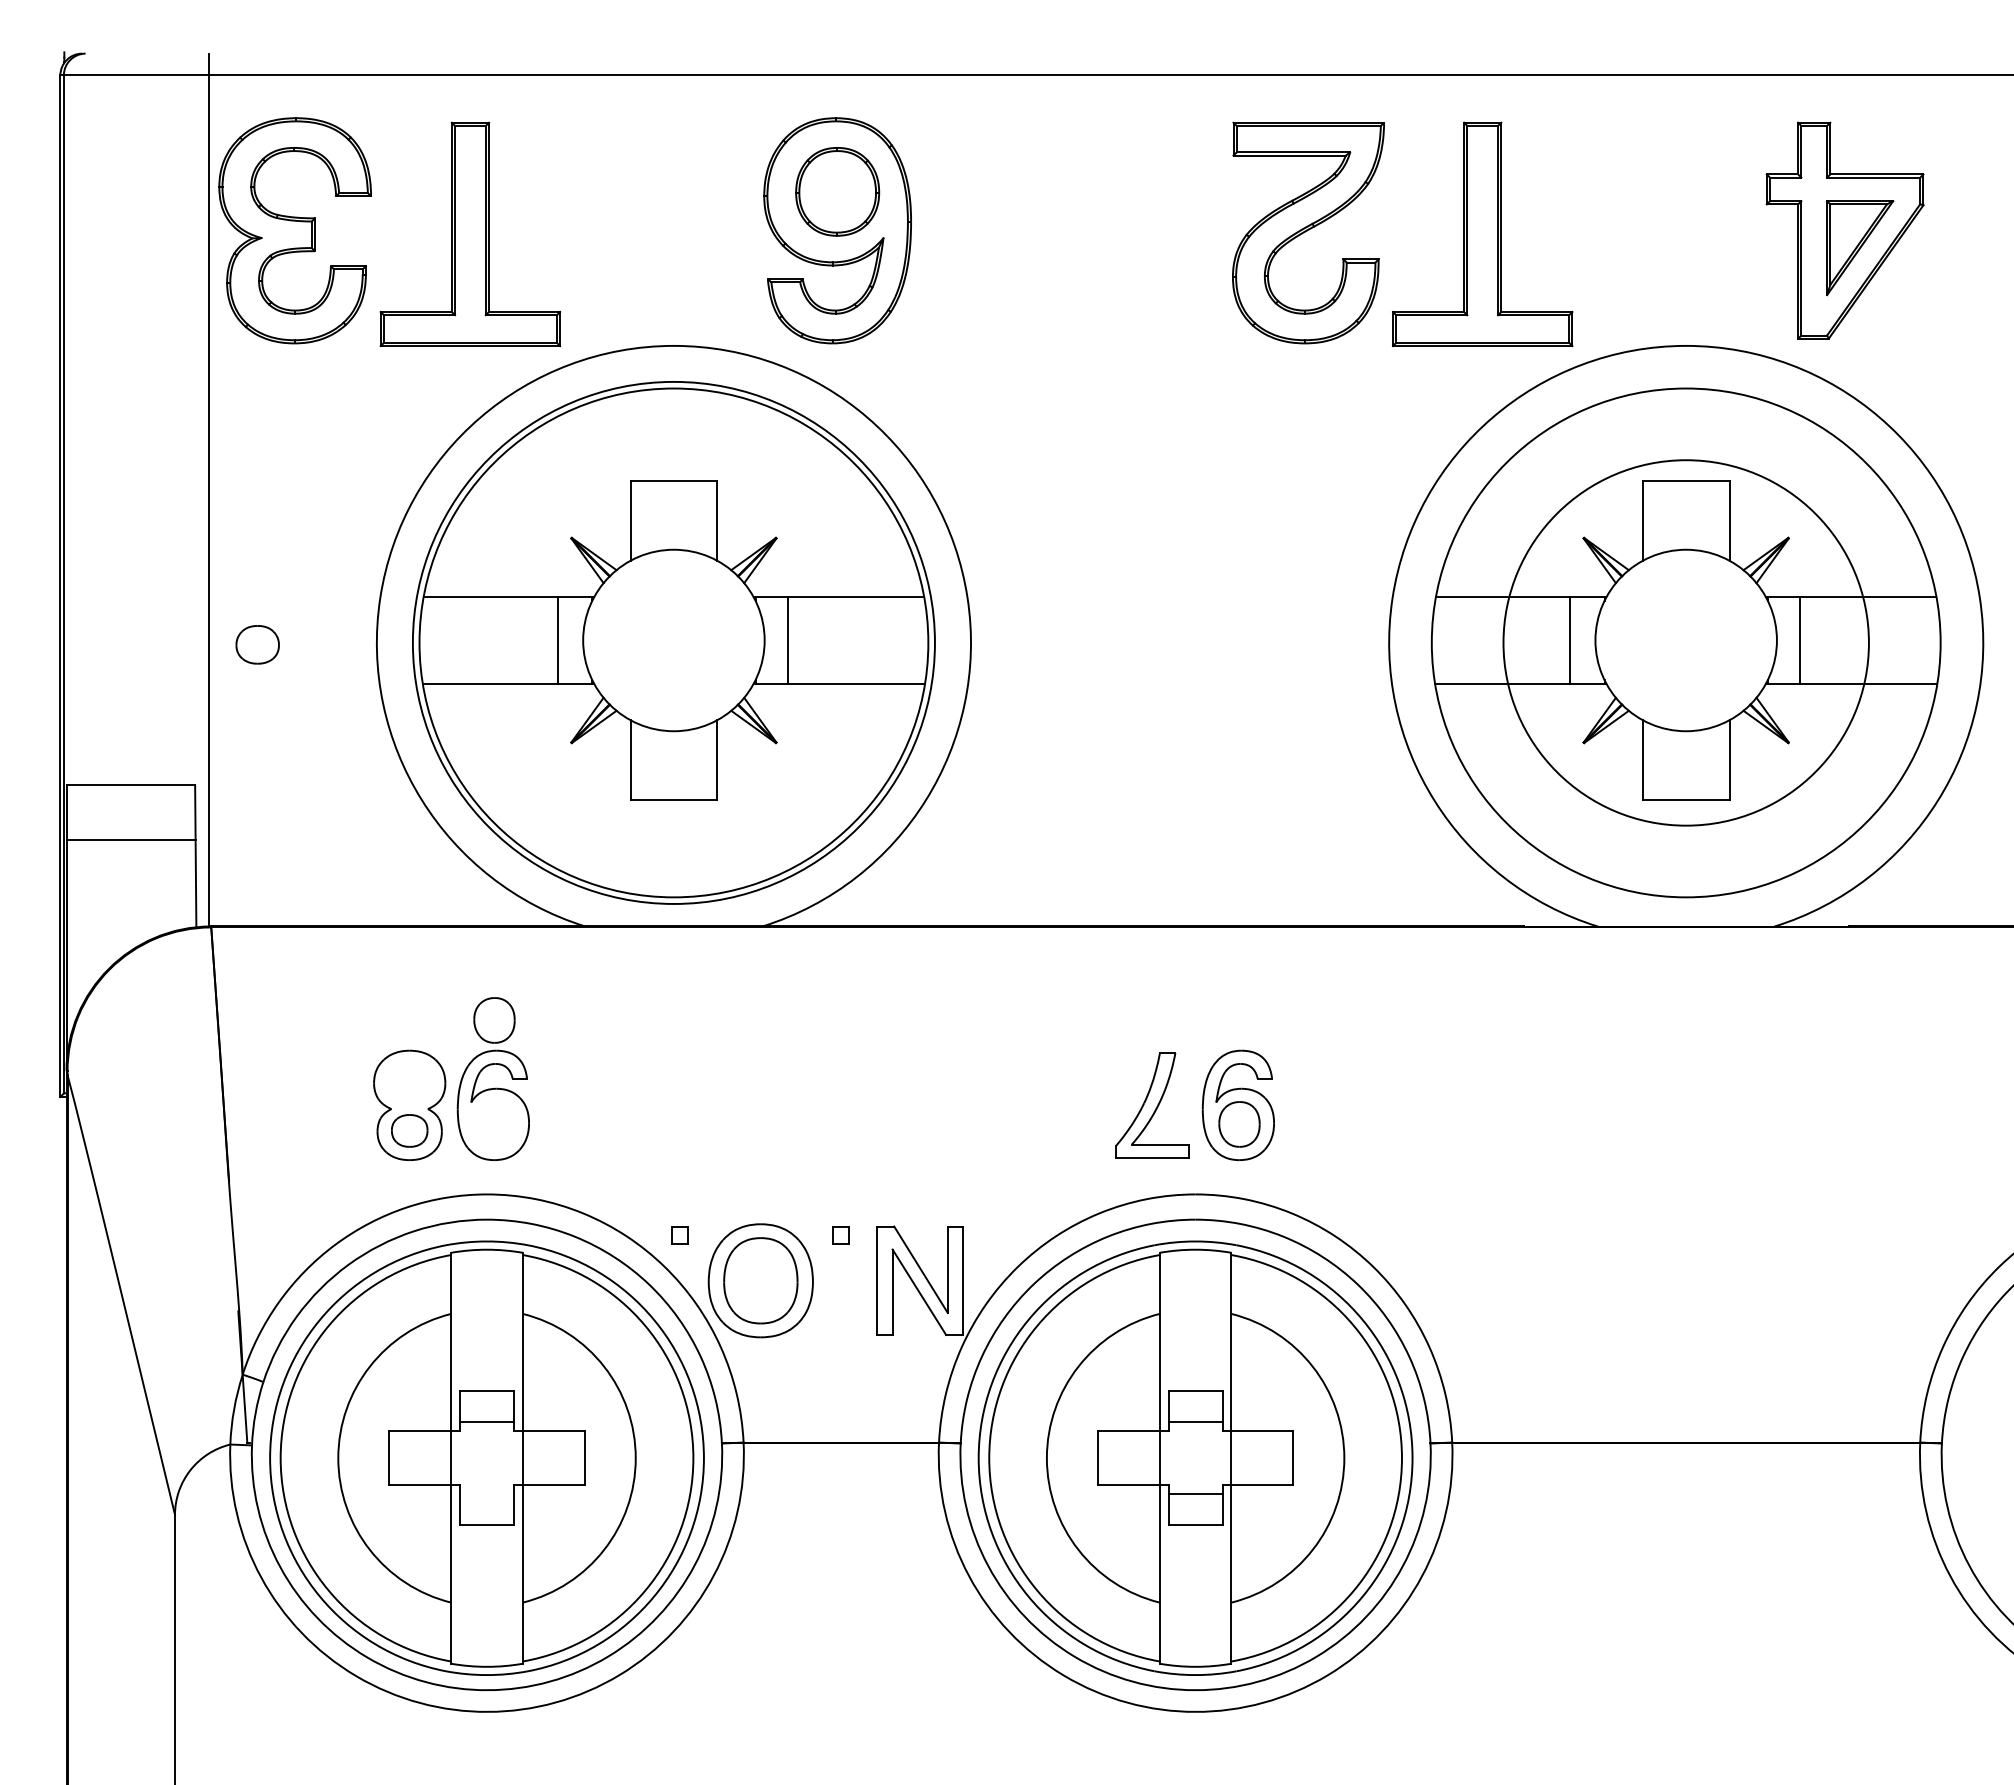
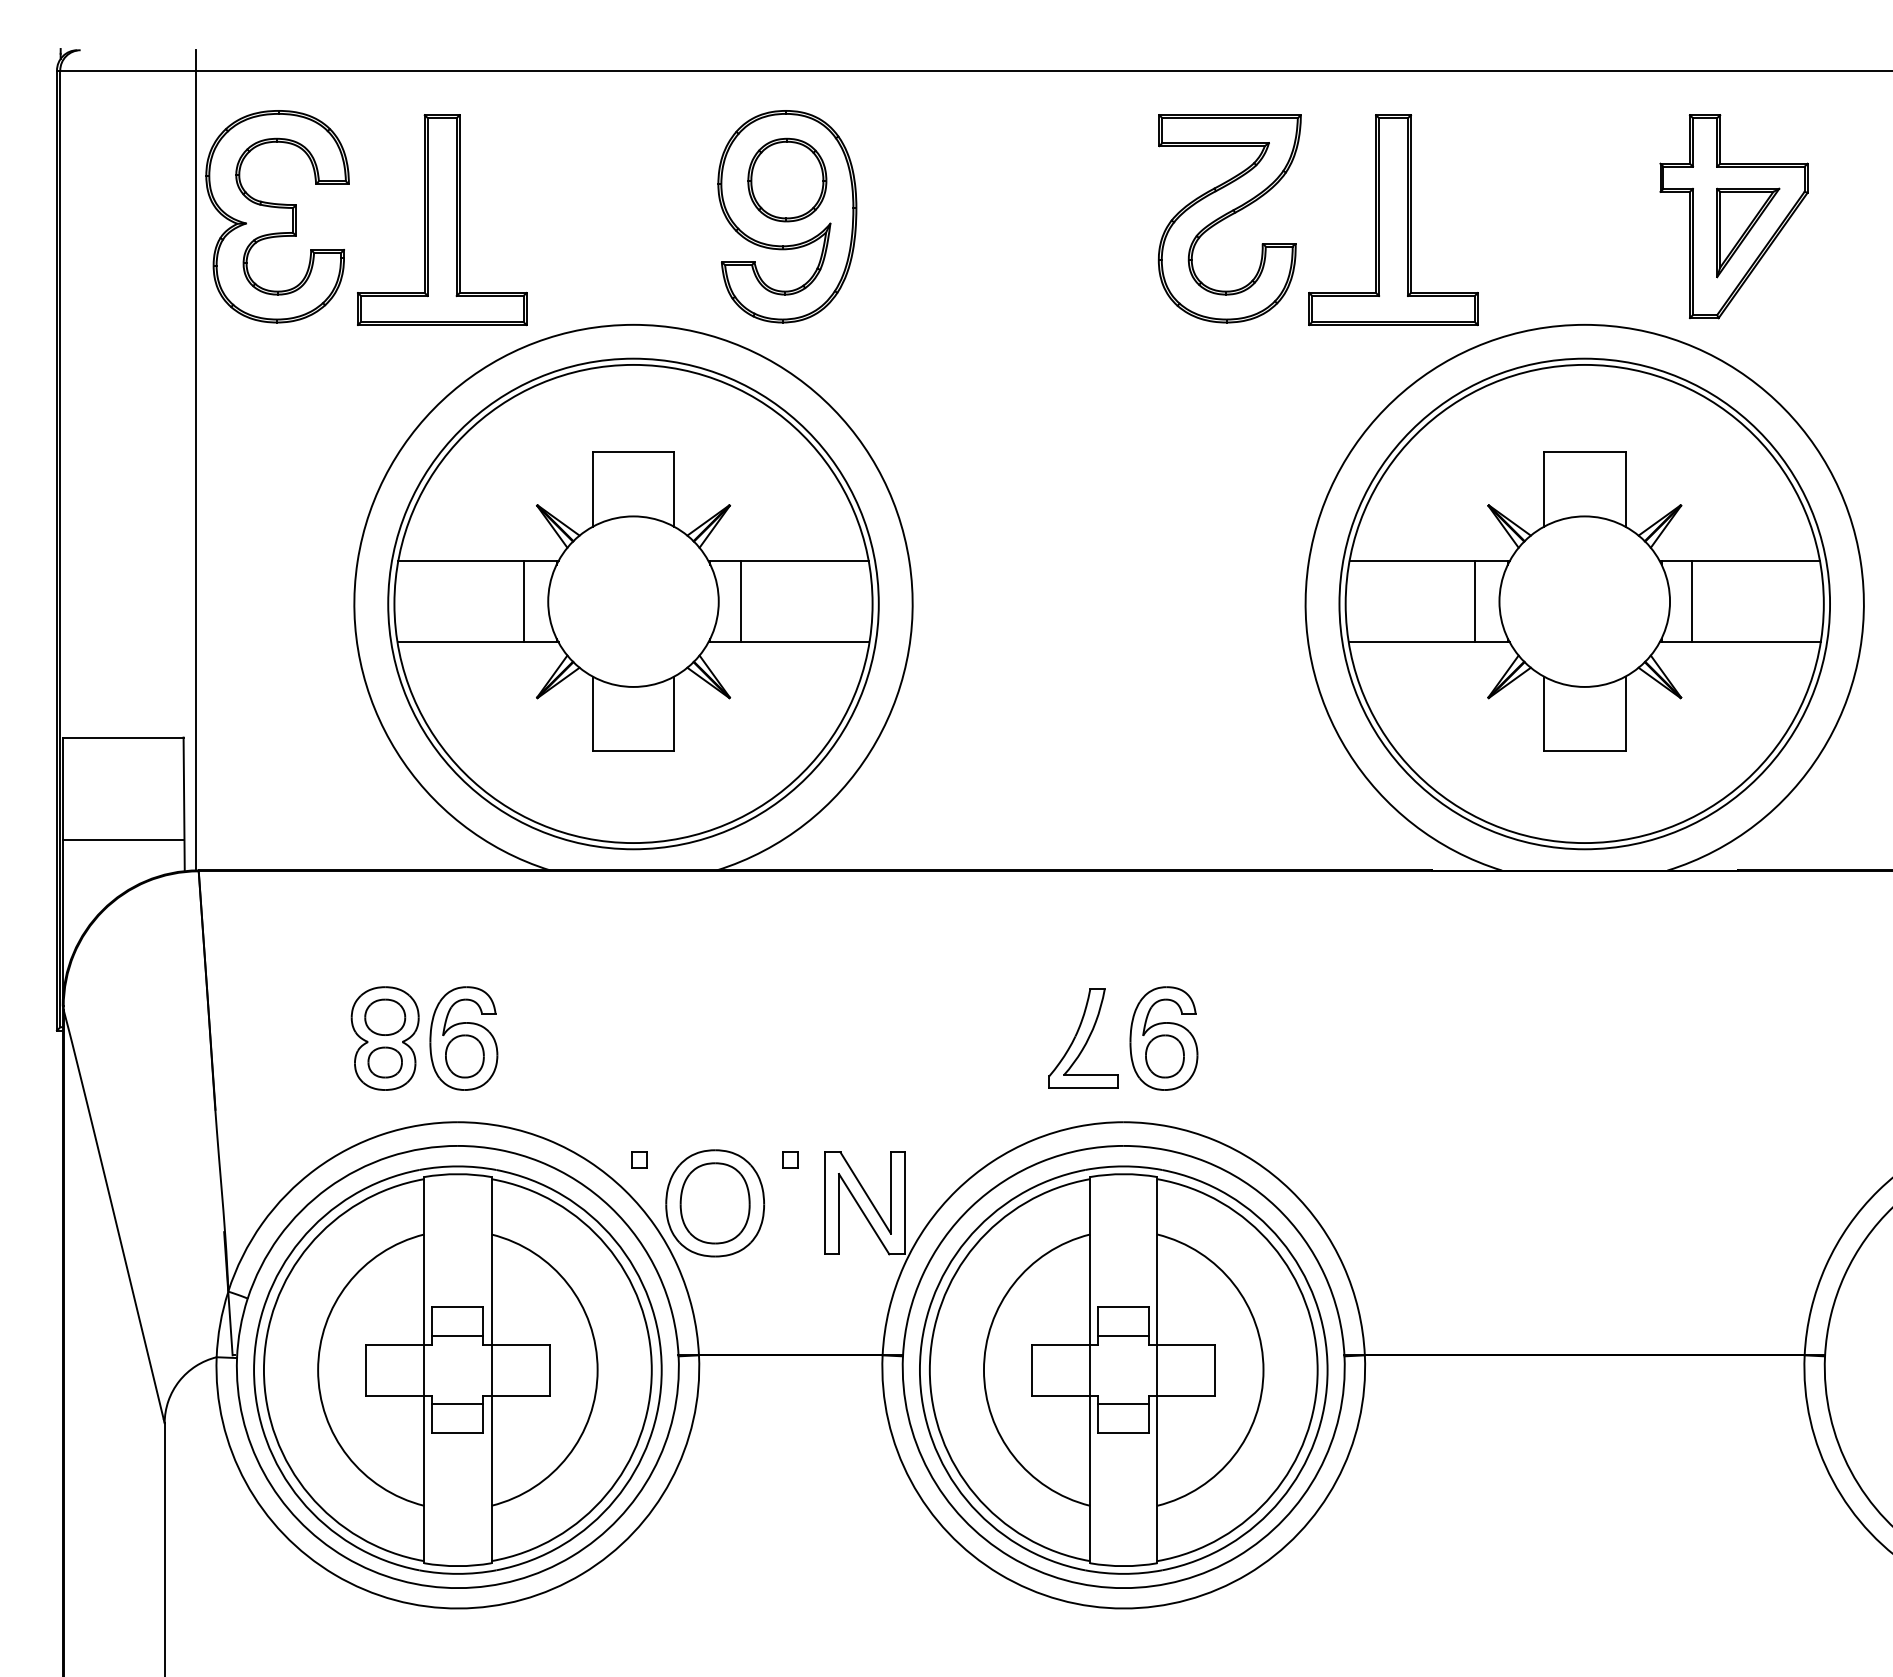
circle: (1686, 642) -> (1585, 603), size x1.43
part: (257, 644) -> (385, 1017), moved
line: (131, 839) -> (123, 839), moved
part: (494, 1020) -> (464, 1056), moved
line: (486, 1494) -> (457, 1404), added

